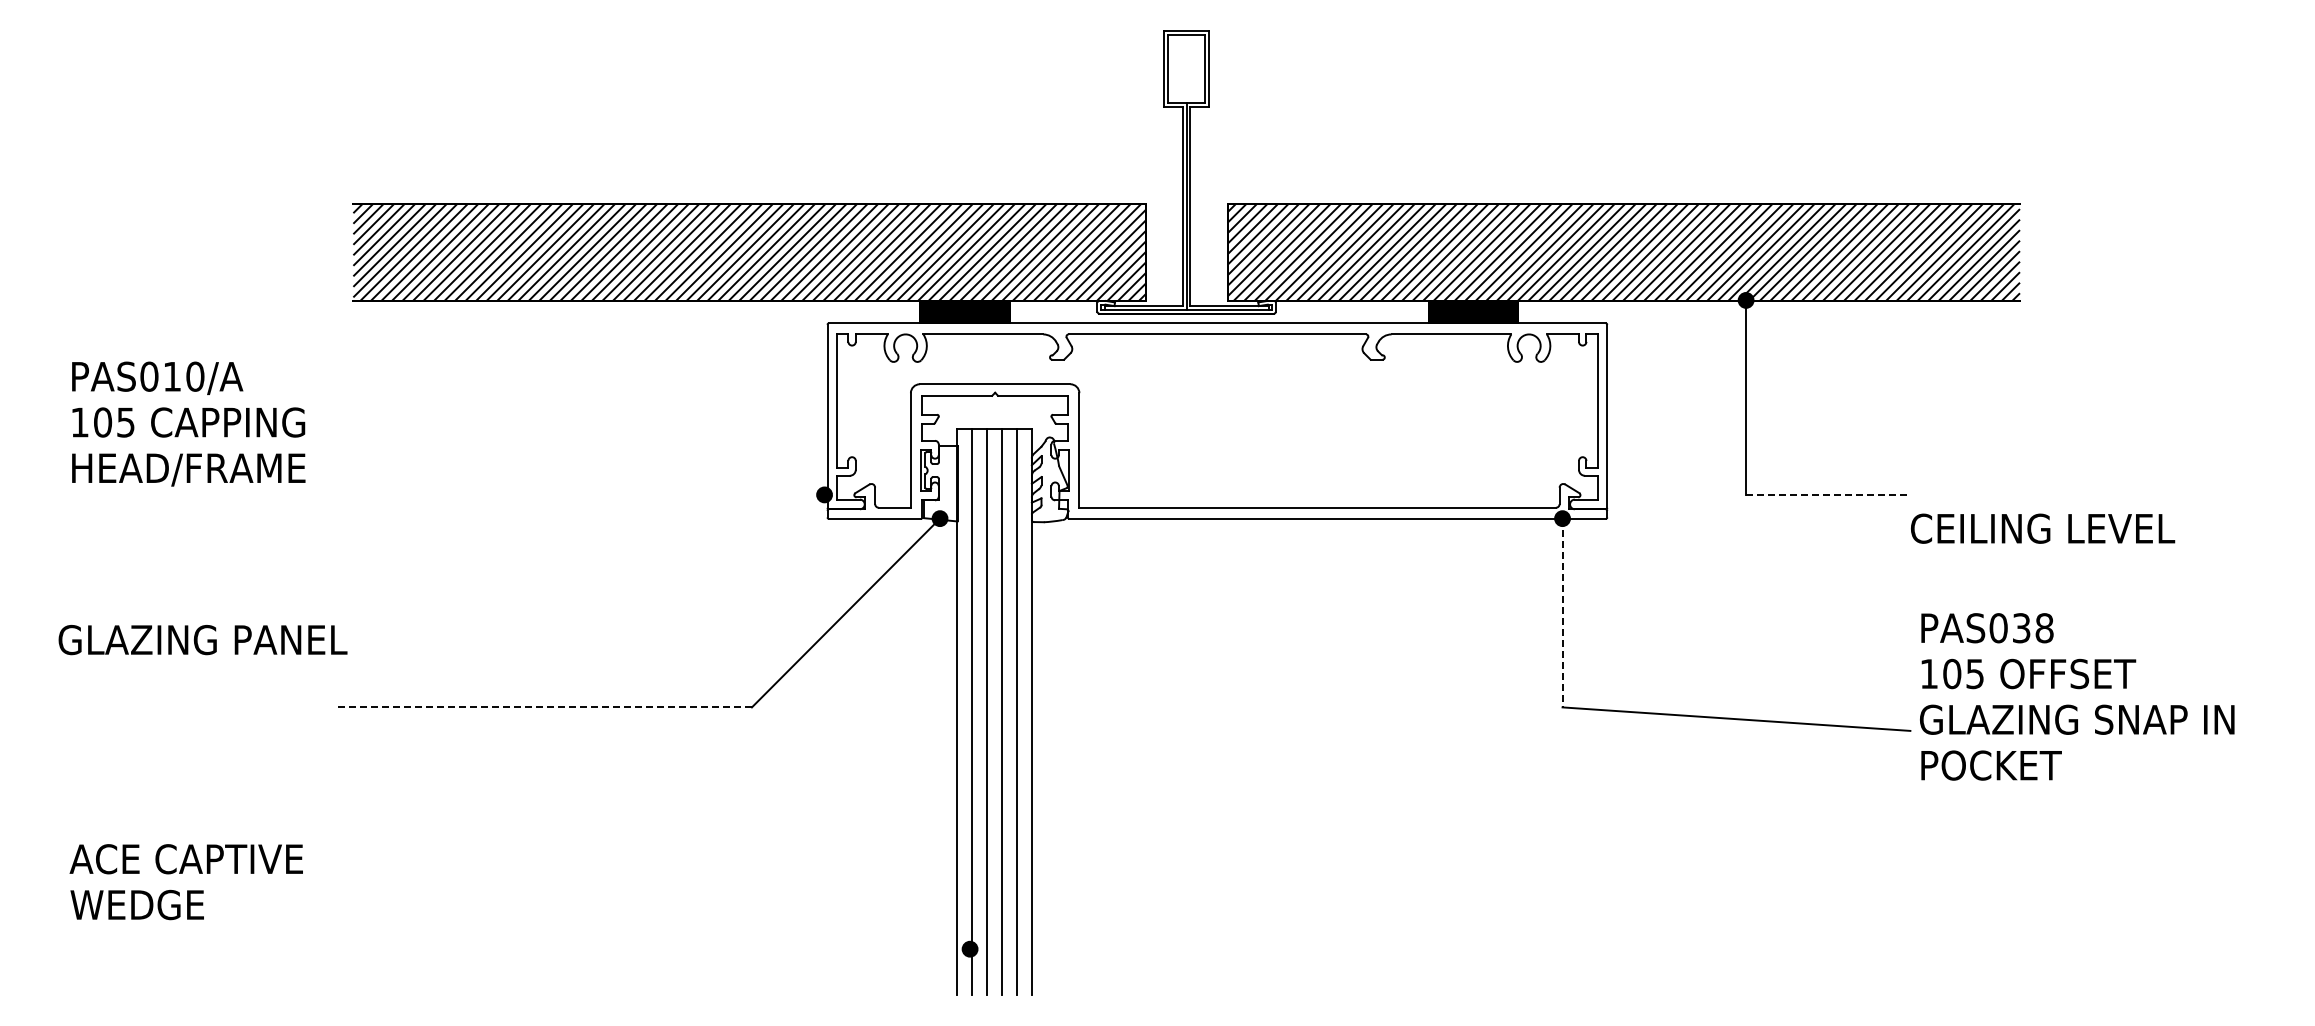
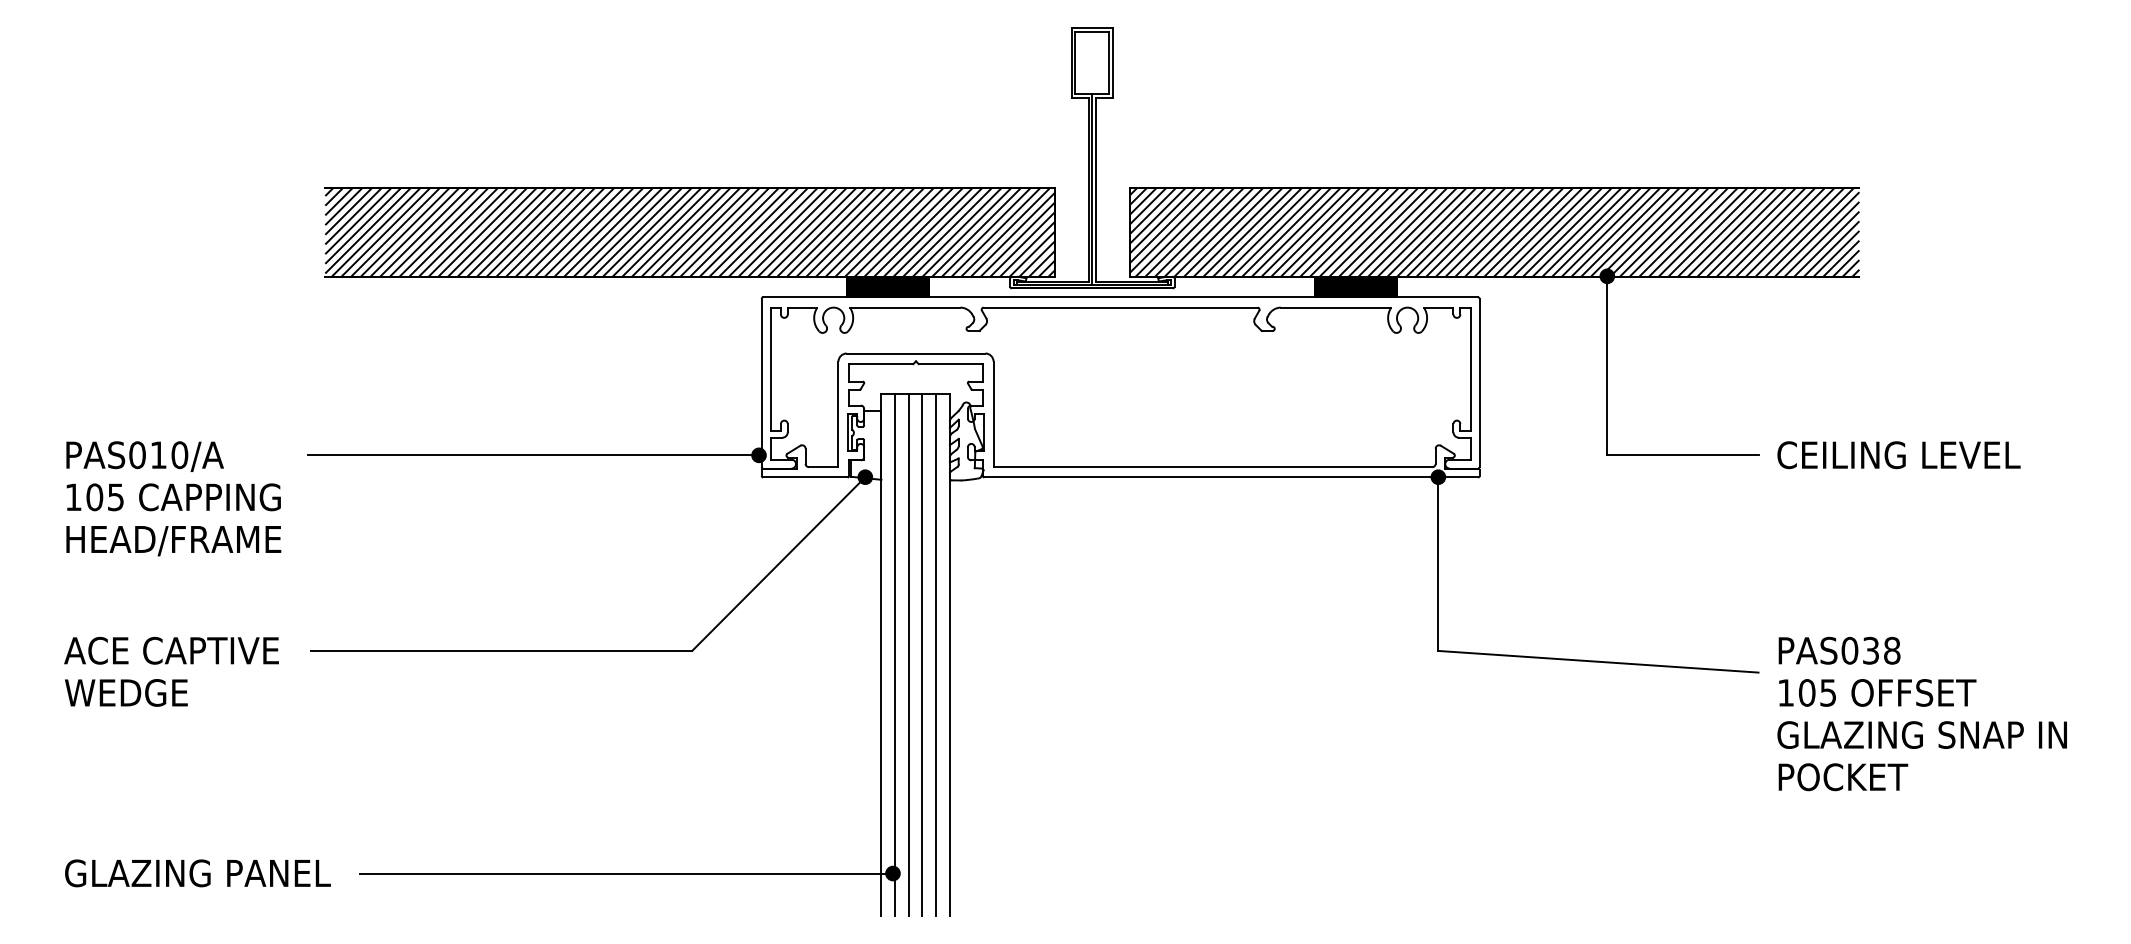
text: (188, 423) -> (173, 498), moved
line: (579, 494) -> (533, 454), added
line: (1828, 494) -> (1683, 454), dashed -> solid
text: (2043, 528) -> (1899, 454), moved
line: (1562, 613) -> (1438, 564), dashed -> solid
text: (202, 640) -> (197, 873), moved
text: (2077, 696) -> (1922, 713), moved
line: (544, 707) -> (501, 651), dashed -> solid
text: (185, 882) -> (170, 672), moved
line: (680, 949) -> (626, 873), added

